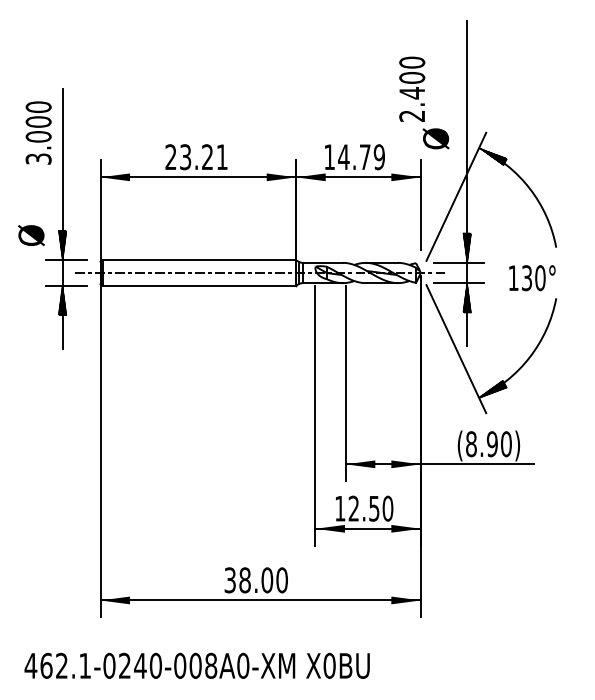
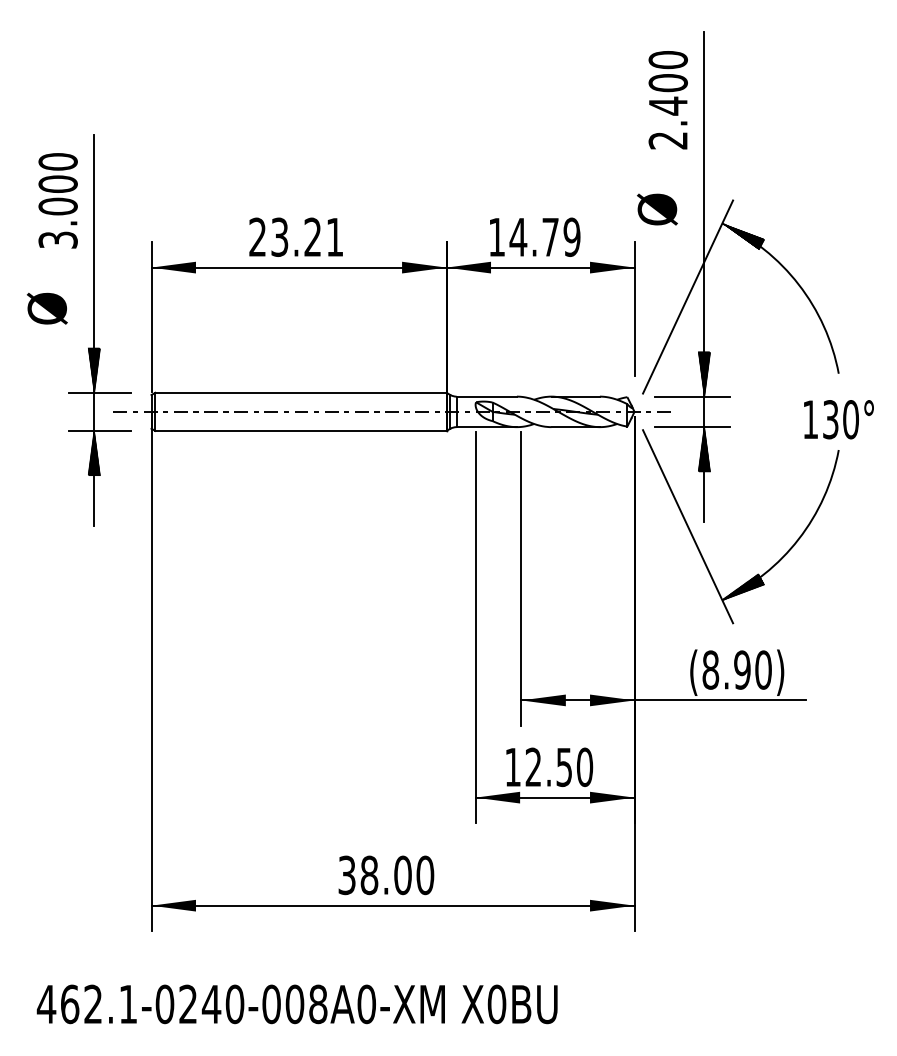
text: (412, 88) -> (668, 98), moved
text: (31, 235) -> (47, 308), moved
text: (532, 278) -> (839, 420), moved

